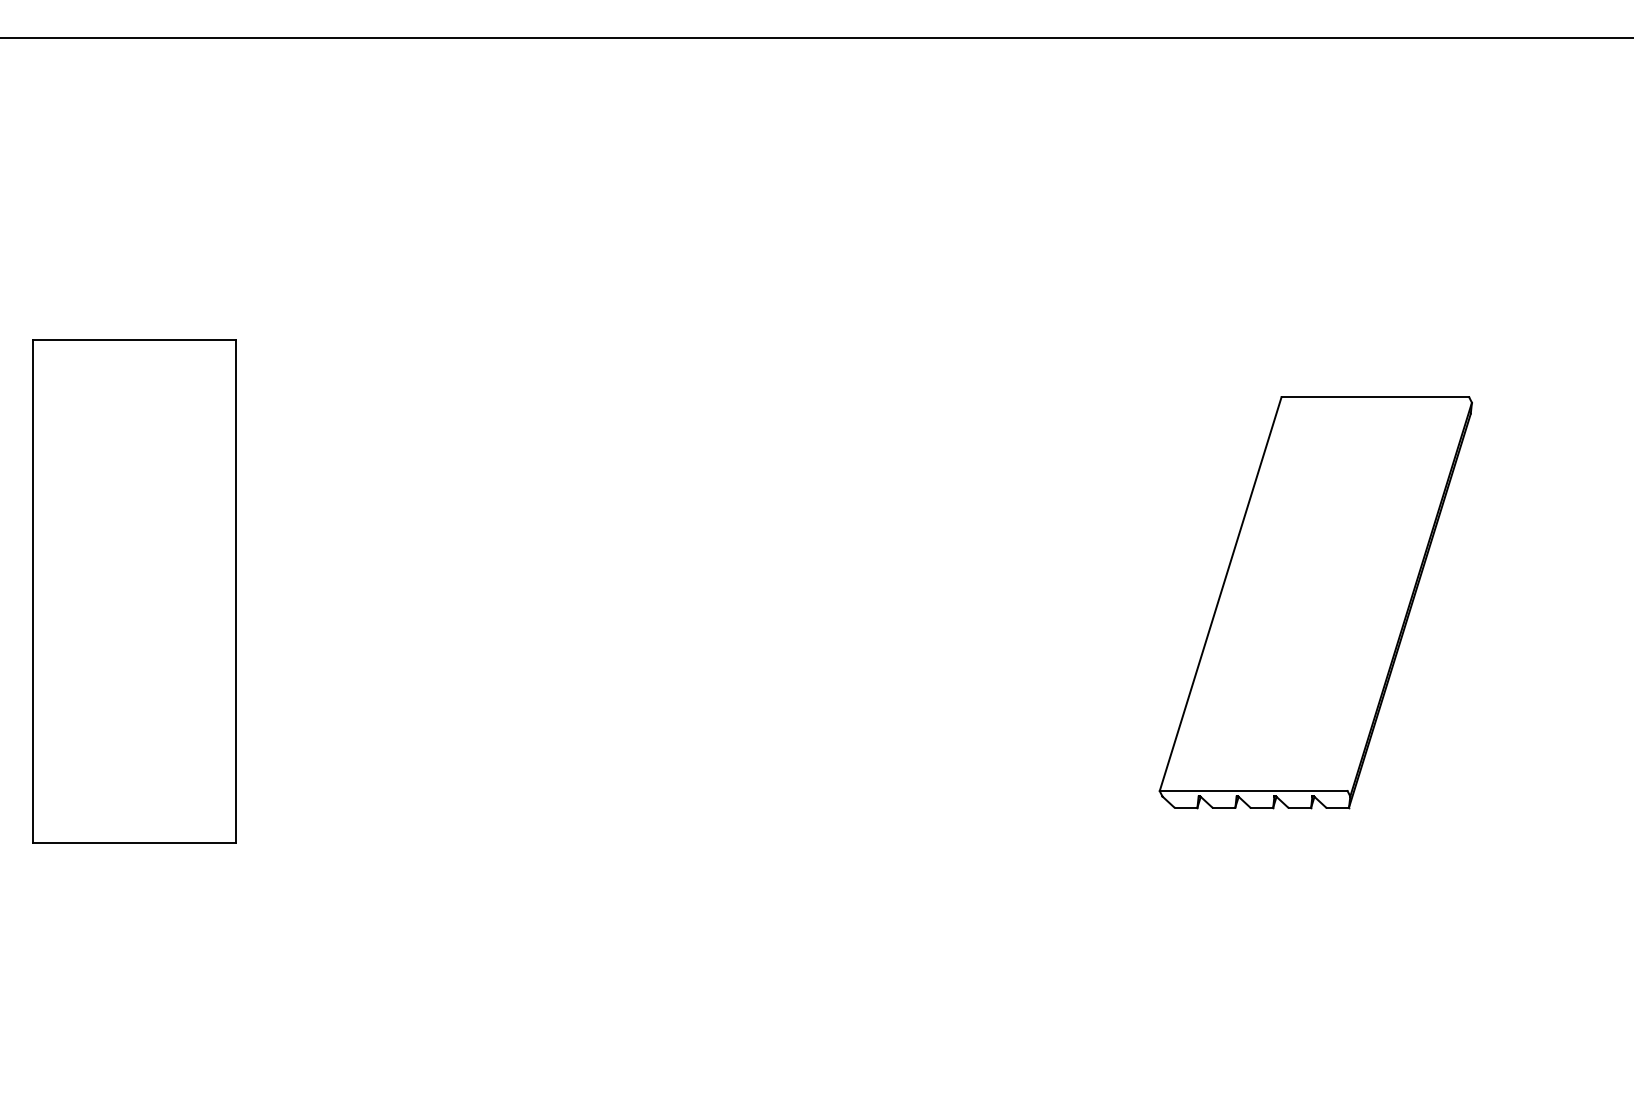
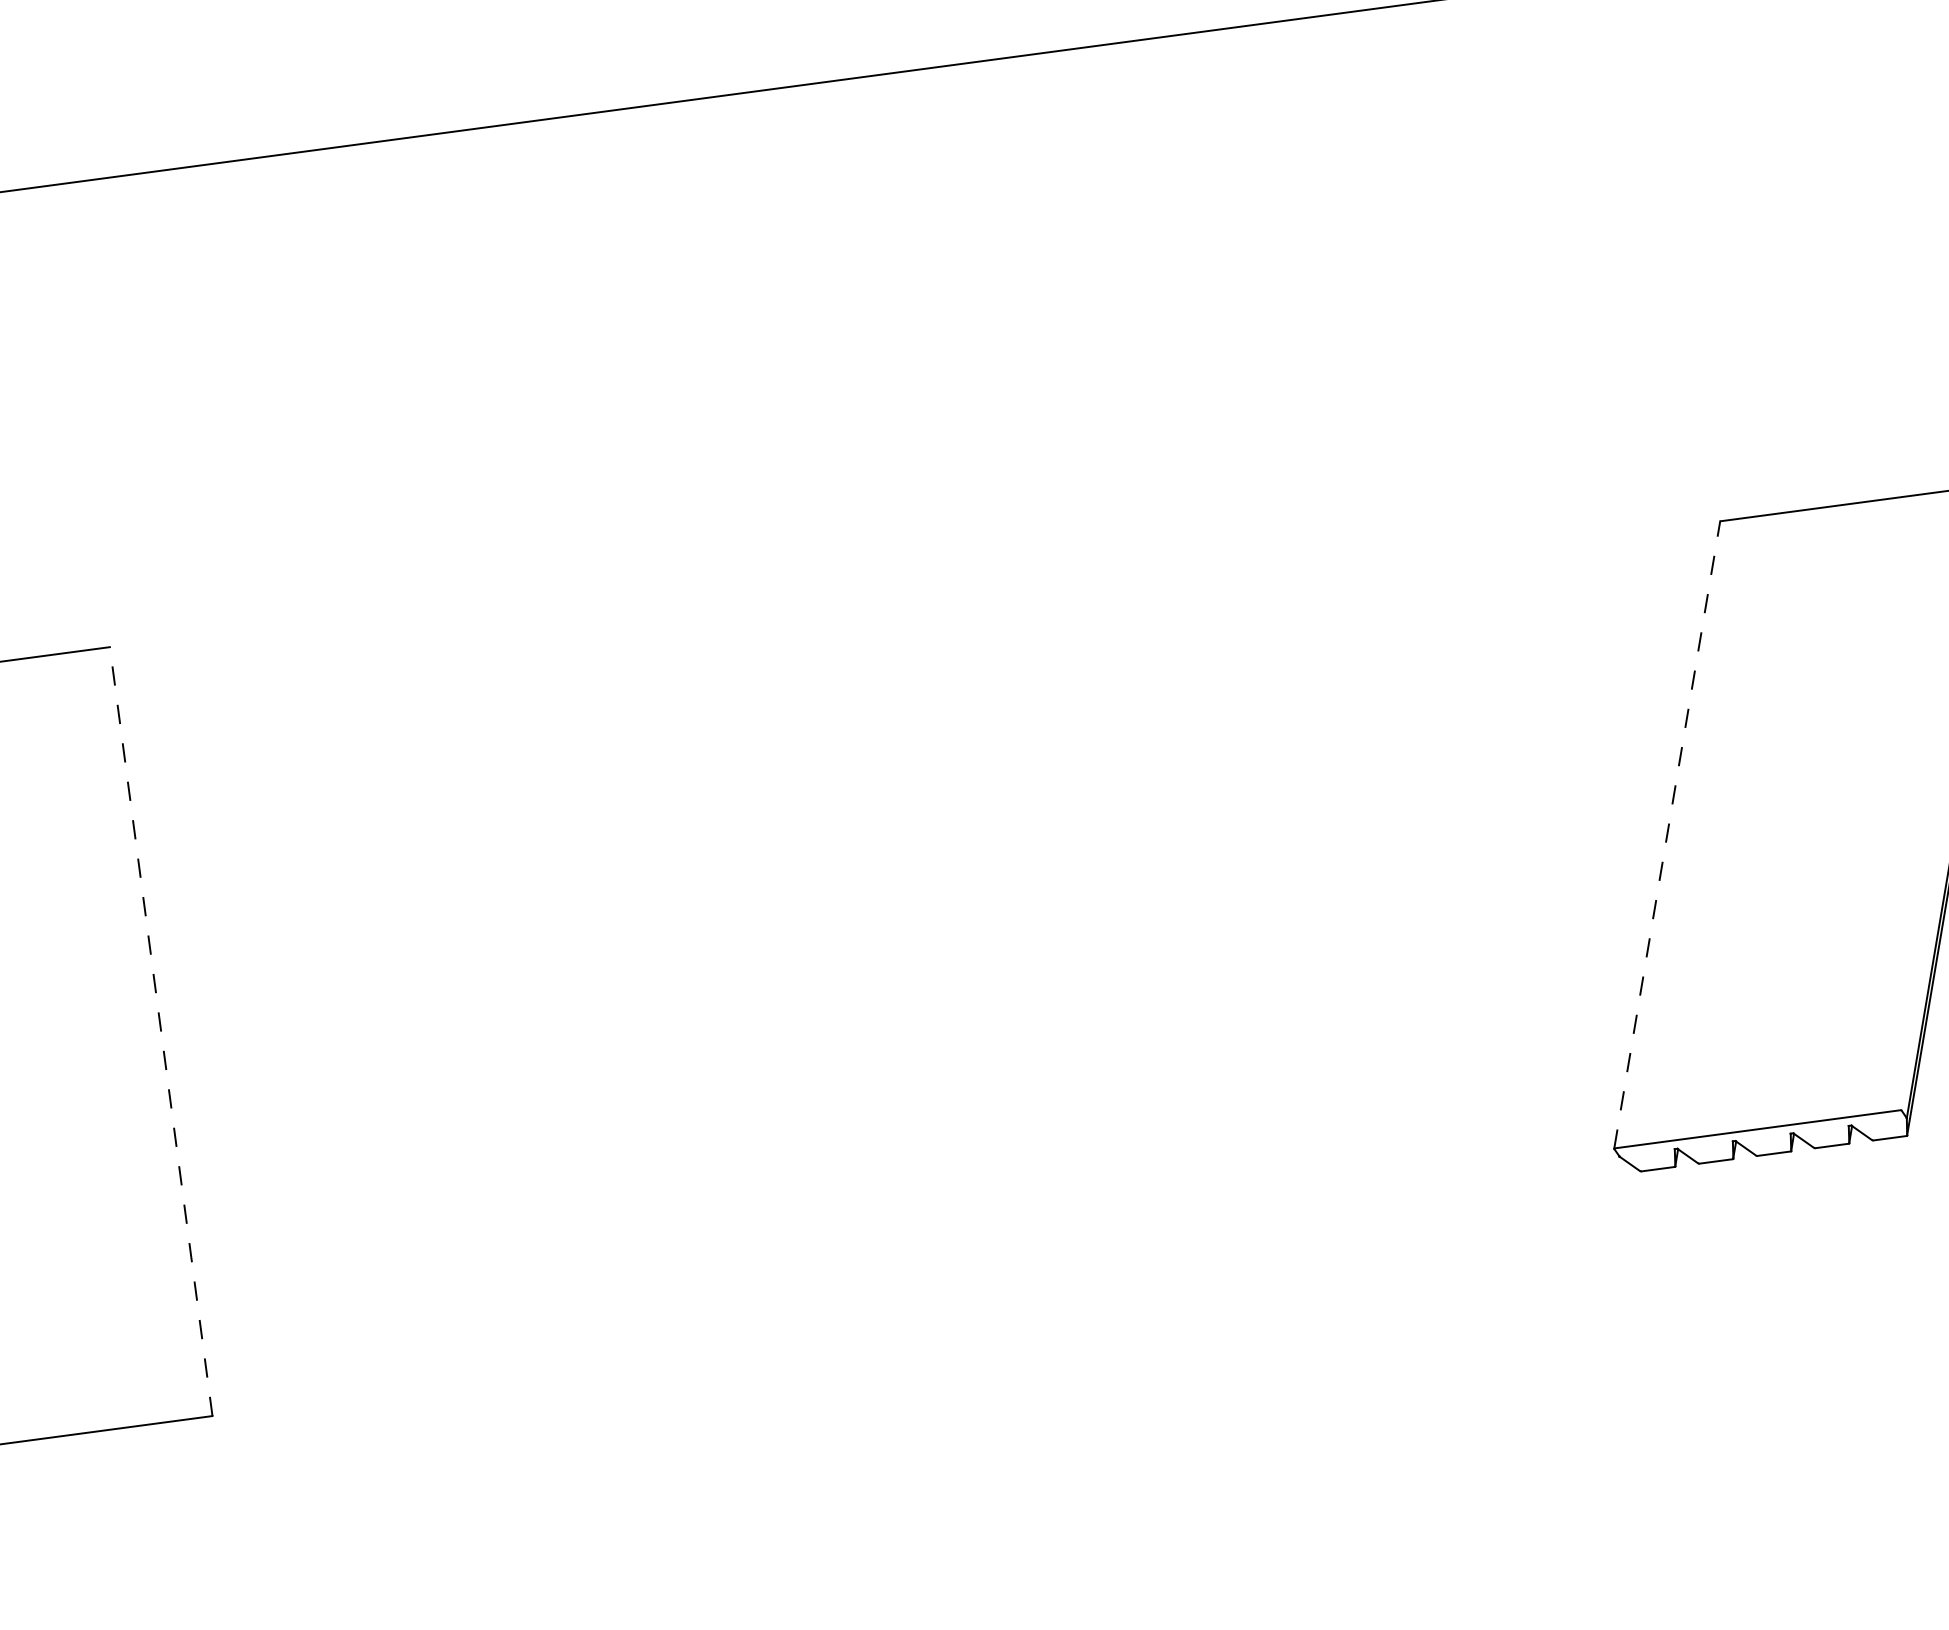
line: (236, 590) -> (161, 1030), solid -> dashed
line: (1220, 593) -> (1666, 834), solid -> dashed

